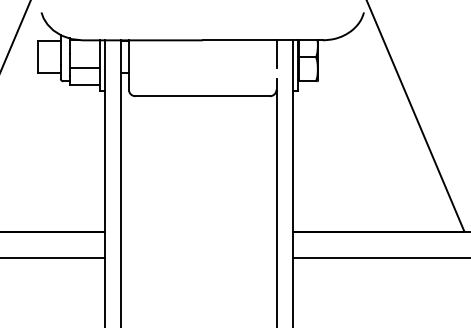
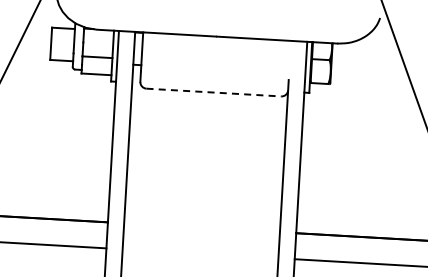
line: (276, 54) -> (290, 55), removed
line: (203, 96) -> (214, 92), solid -> dashed

